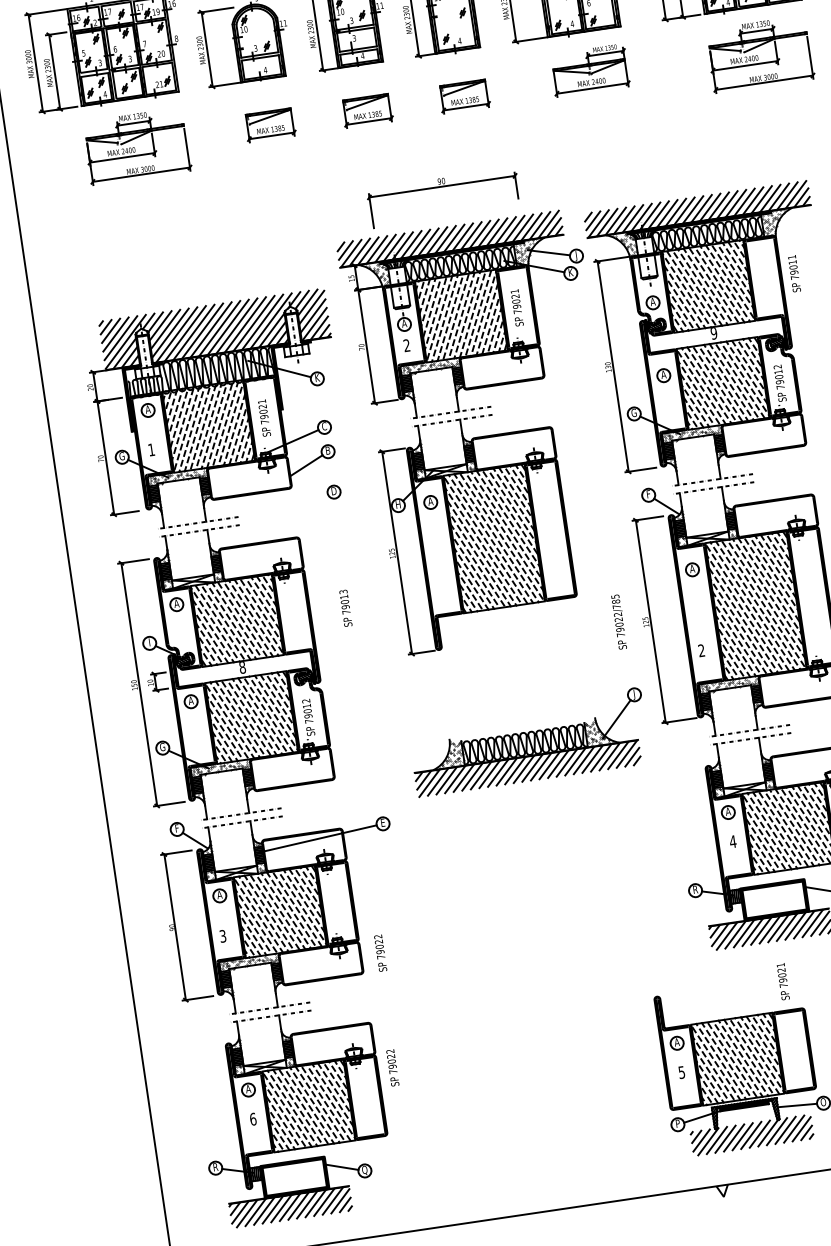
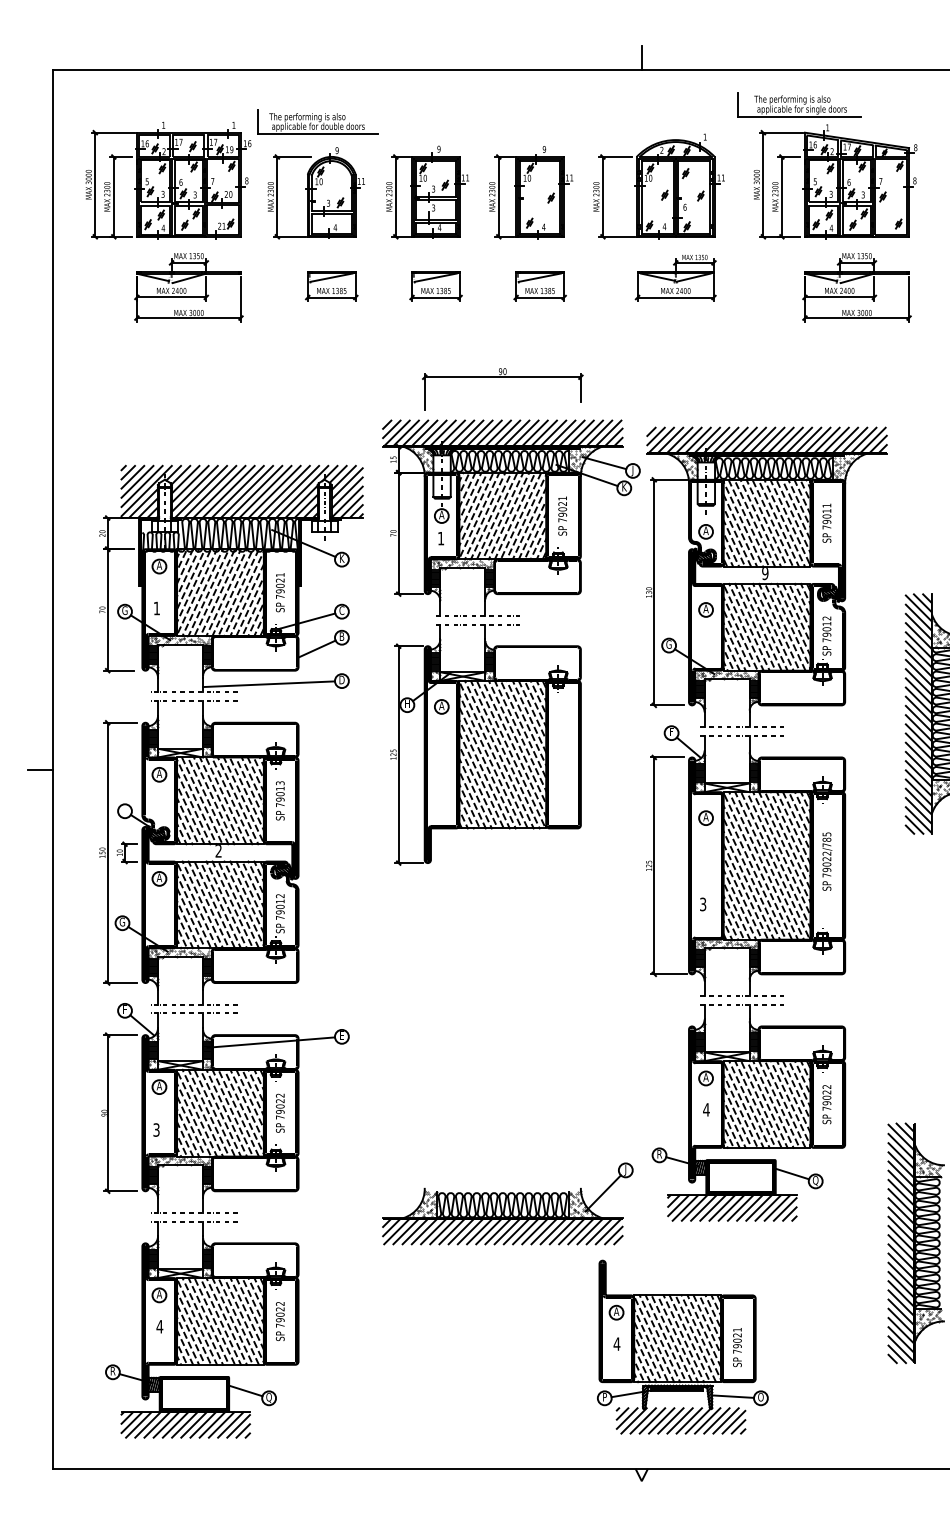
text: (793, 273) -> (826, 522), moved
text: (407, 345) -> (441, 538), 2 -> 1
line: (267, 505) -> (269, 684), added
text: (345, 608) -> (279, 800), moved
line: (65, 616) -> (40, 769), added
text: (619, 621) -> (827, 861), moved
text: (702, 650) -> (703, 904), 2 -> 3
text: (242, 668) -> (218, 851), 8 -> 2
part: (528, 741) -> (507, 1203), moved
text: (379, 952) -> (279, 1112), moved
text: (783, 981) -> (737, 1347), moved
text: (392, 1067) -> (280, 1321), moved
text: (681, 1072) -> (616, 1343), 5 -> 4
text: (252, 1119) -> (159, 1326), 6 -> 4

